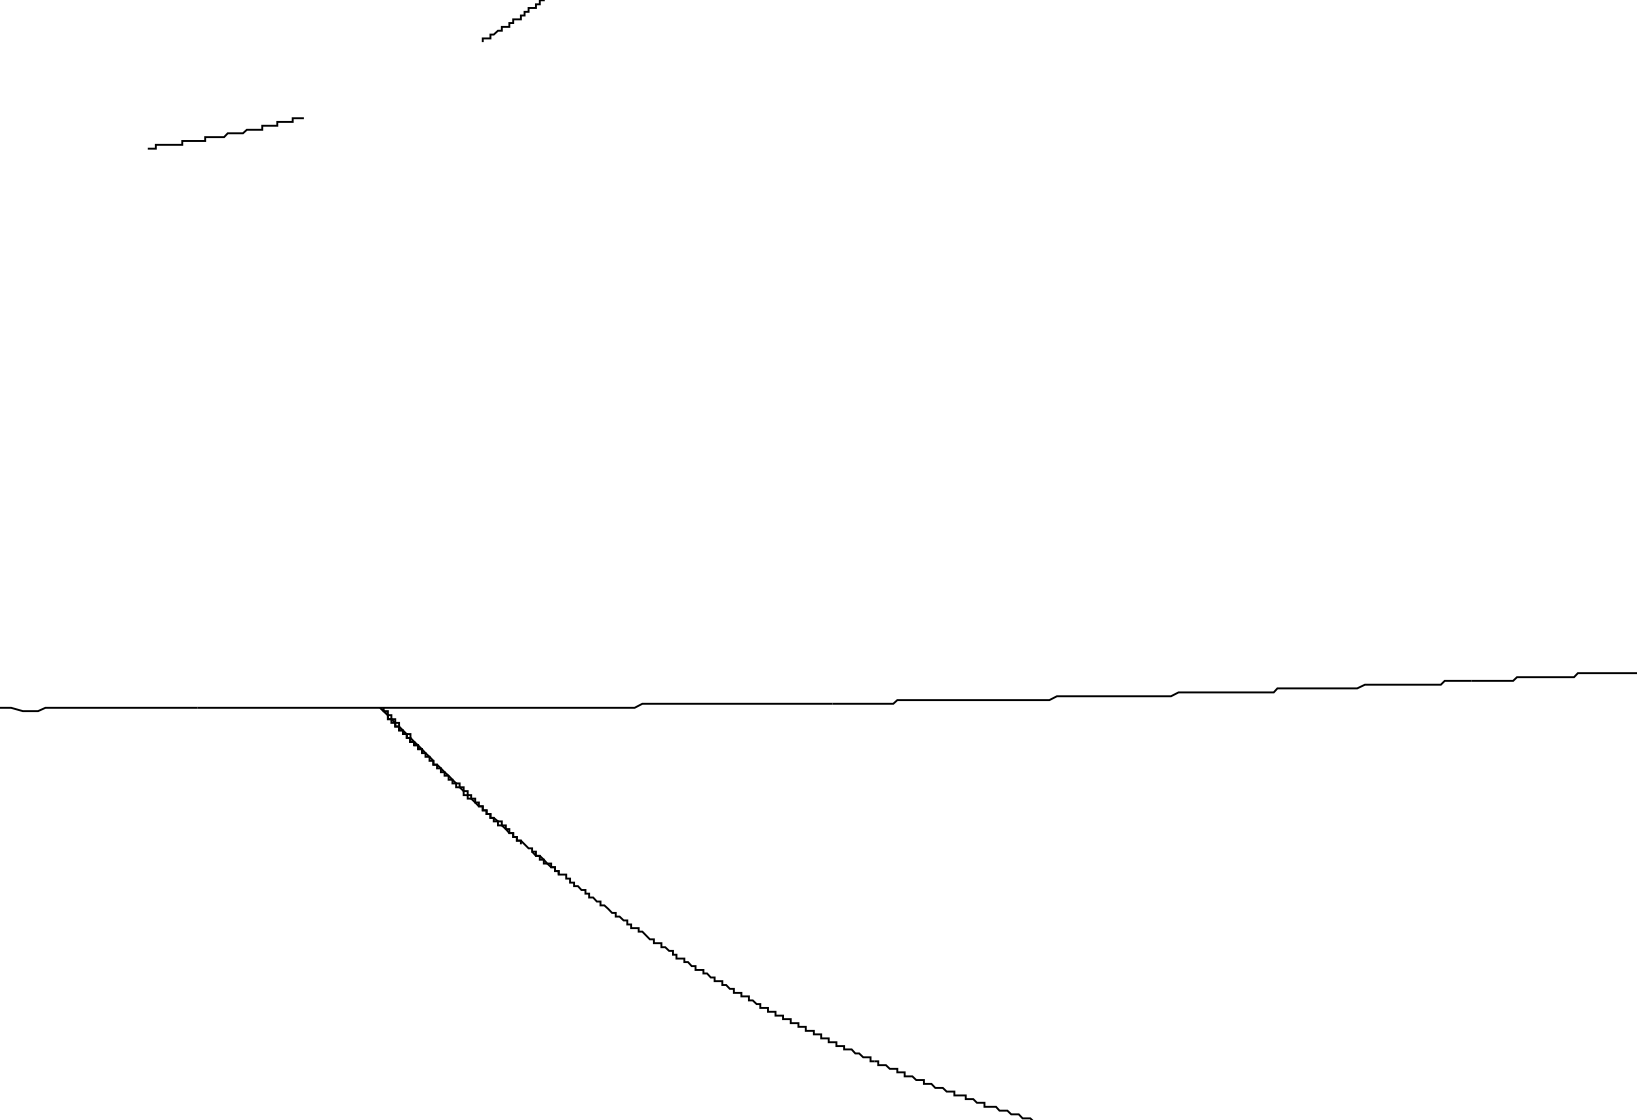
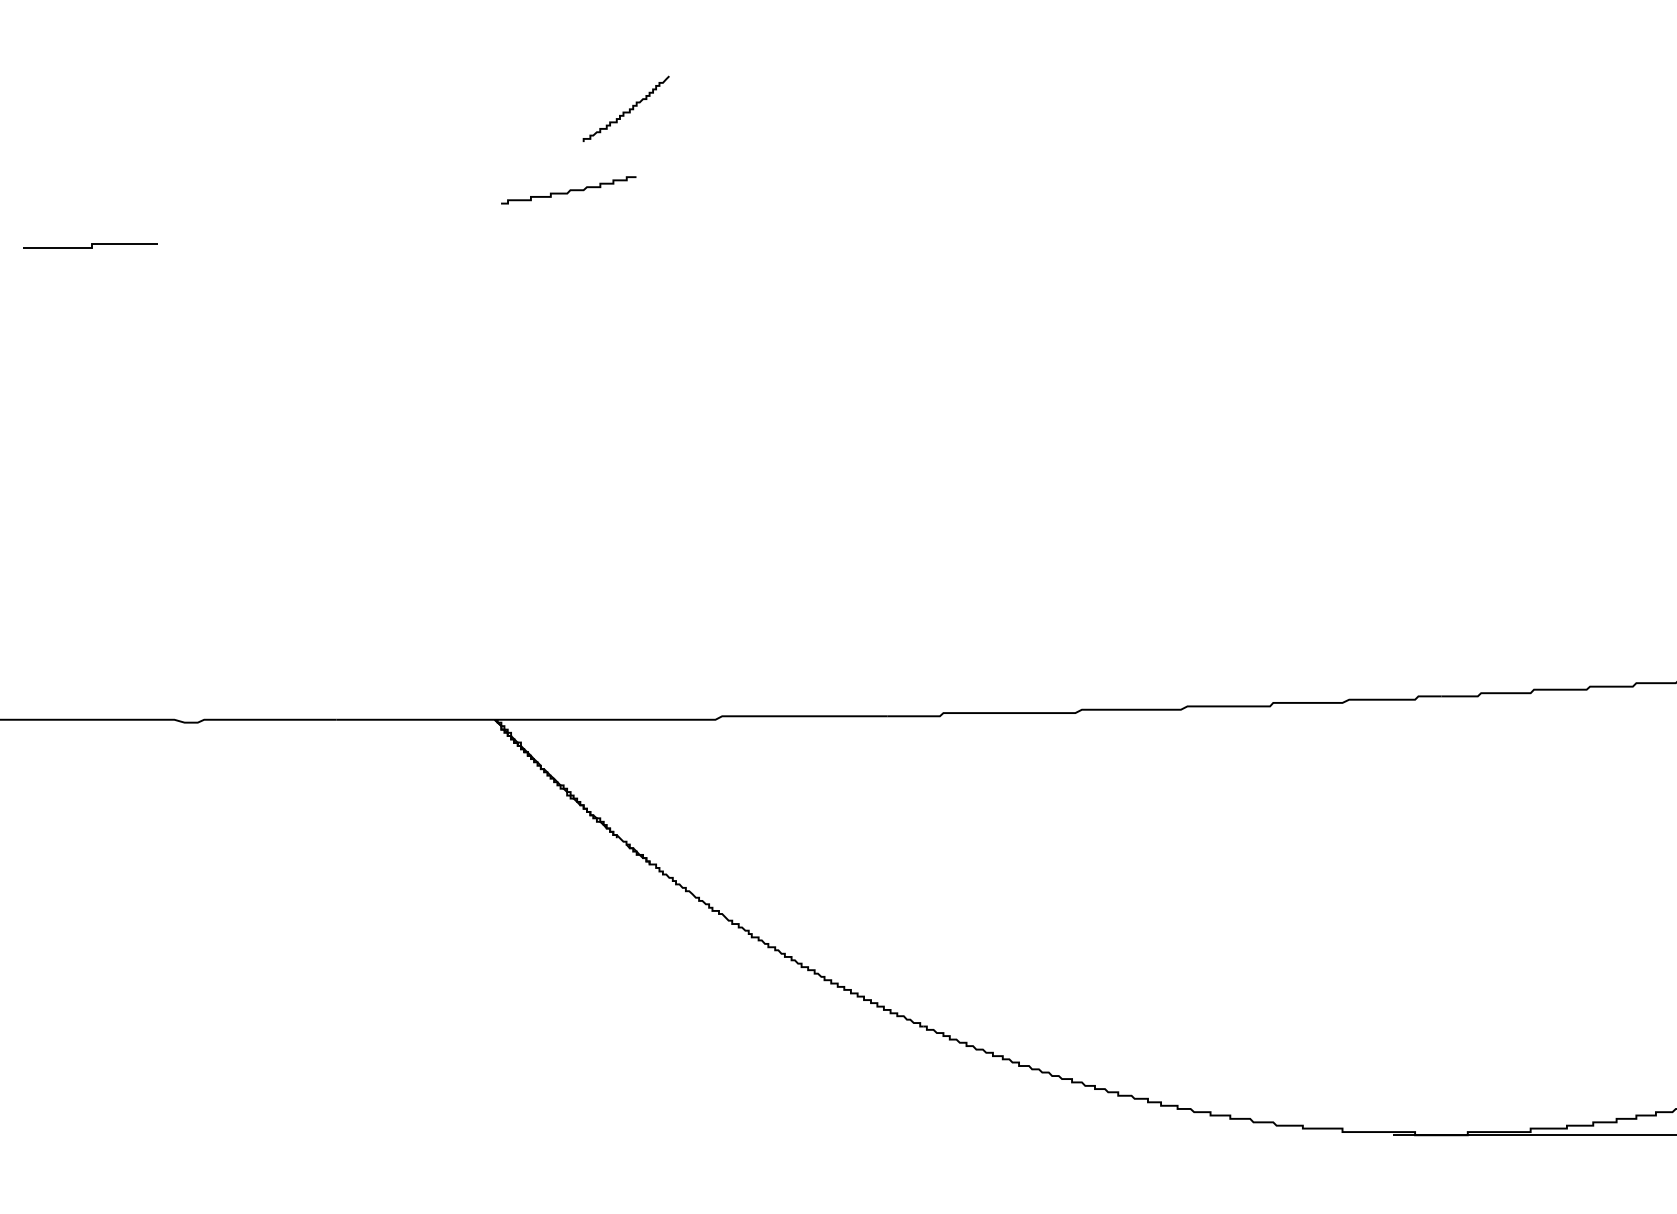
curve: (225, 133) -> (568, 190), moved

